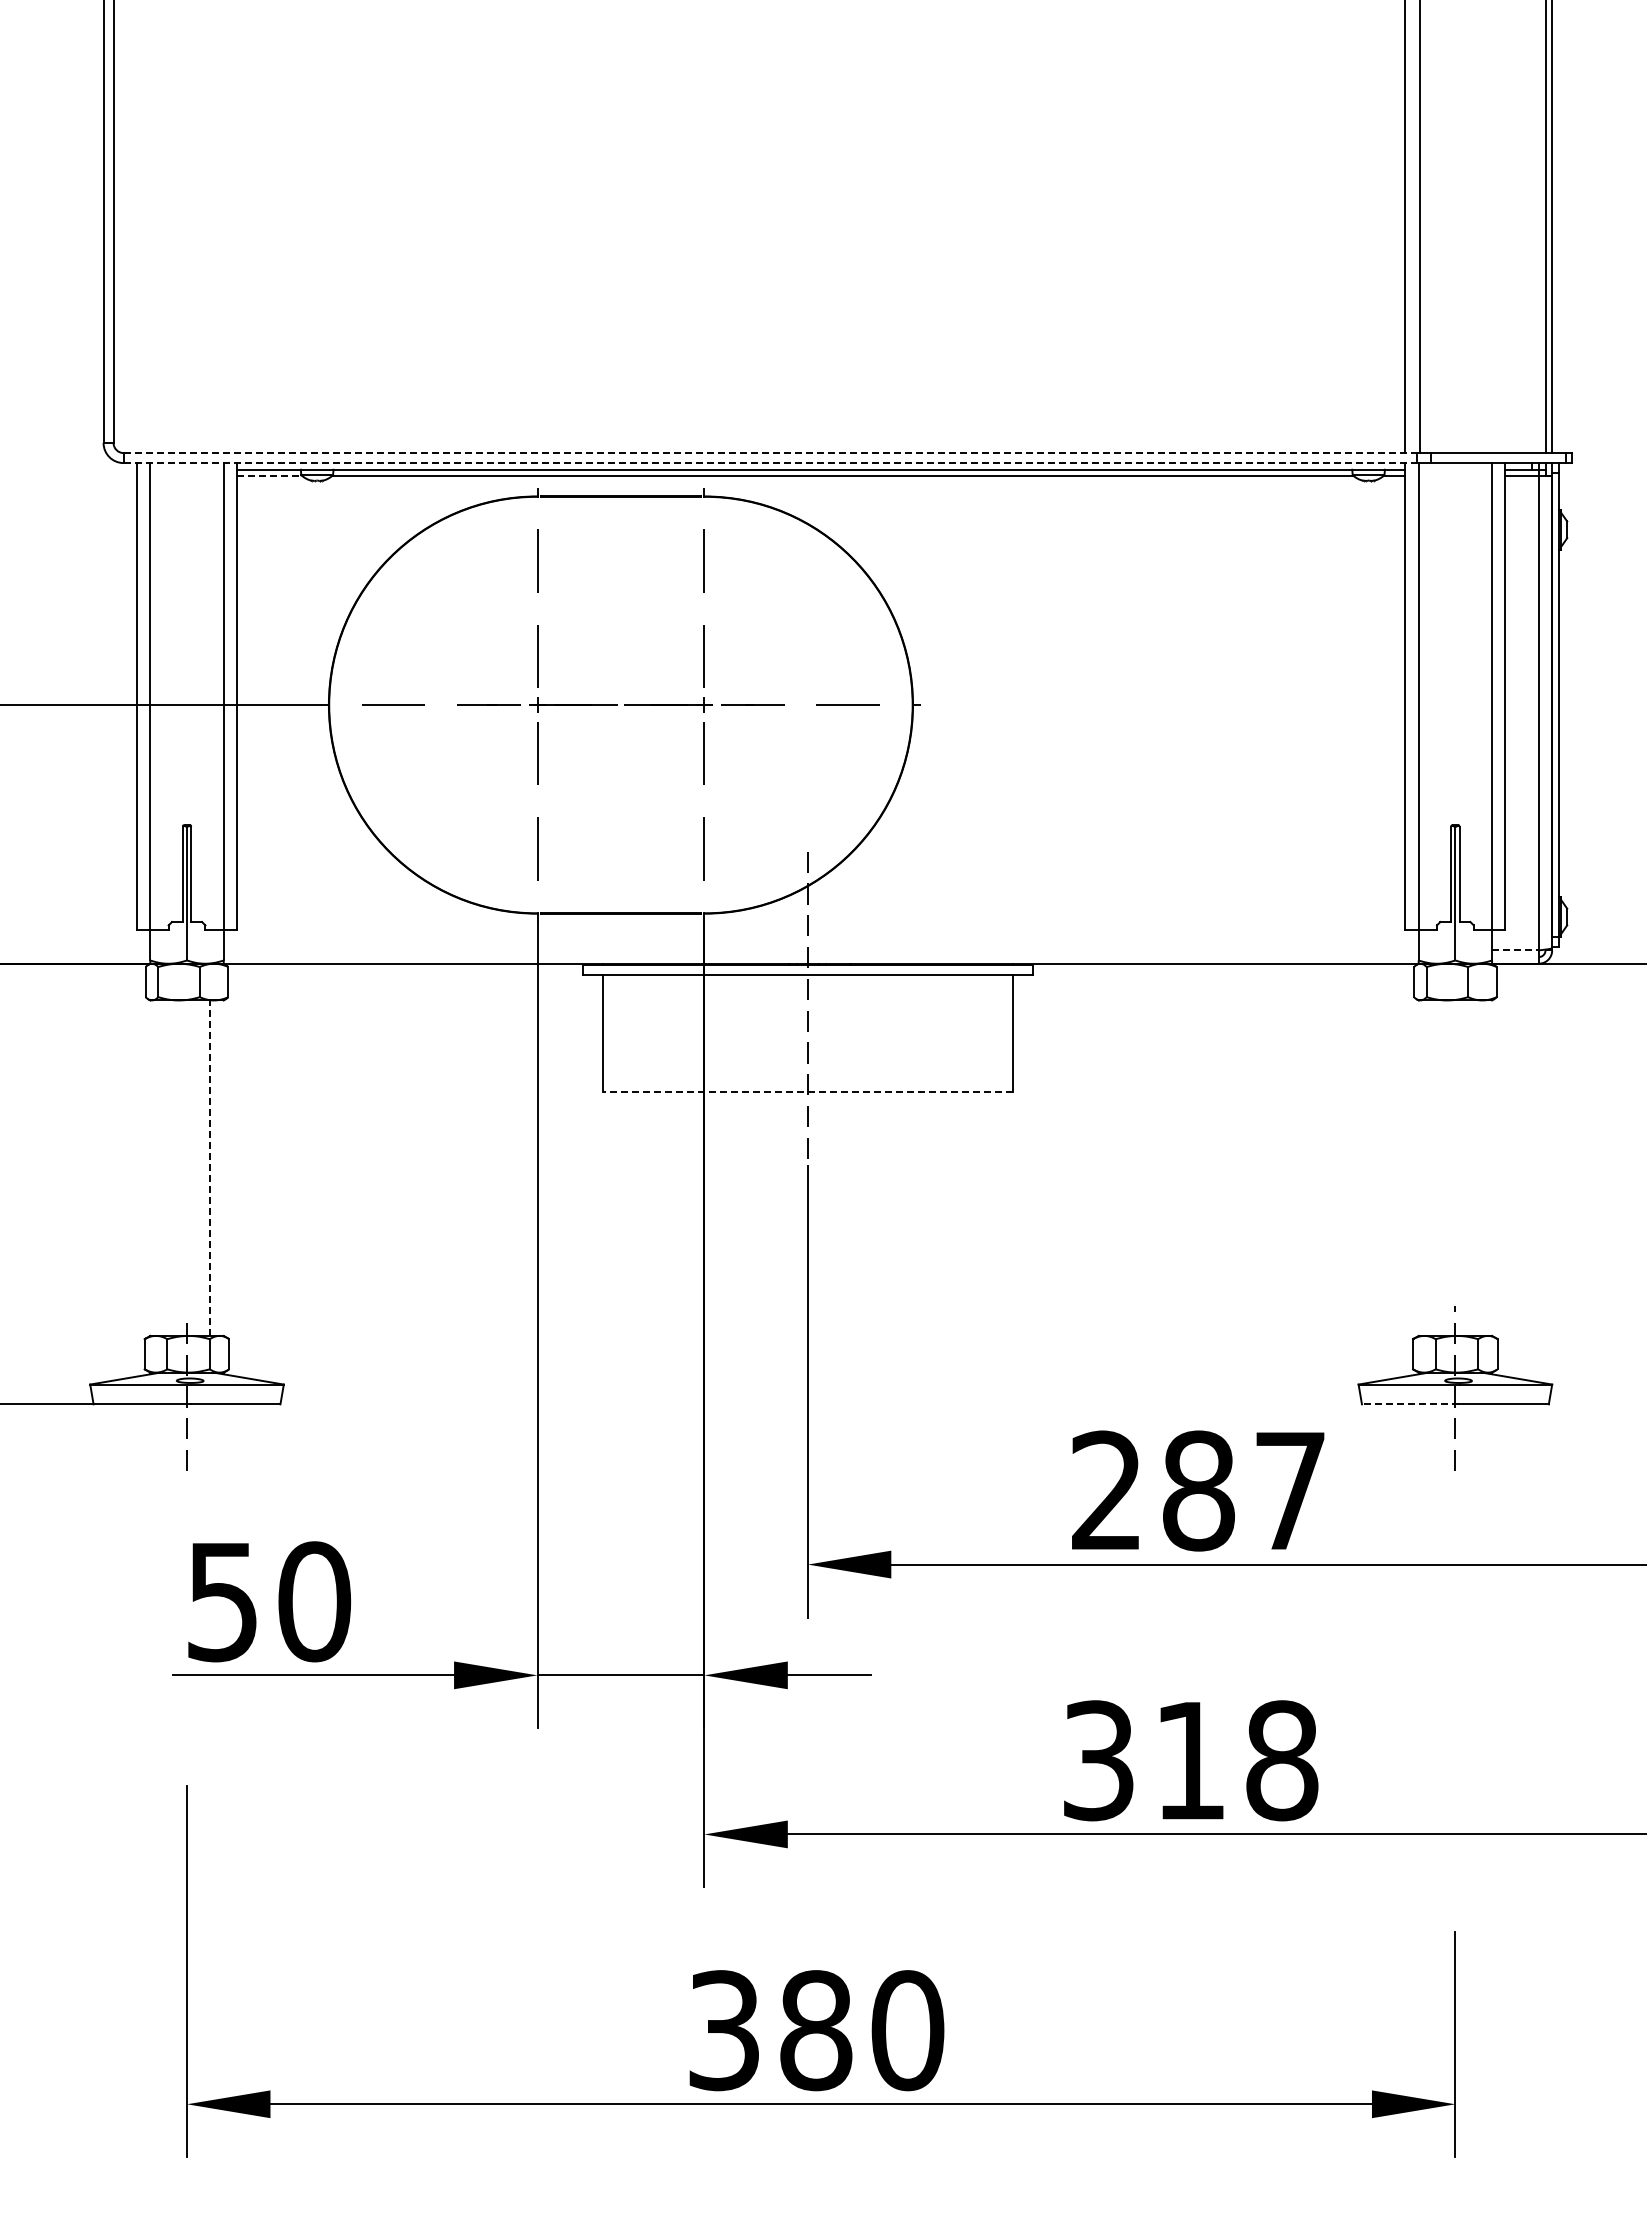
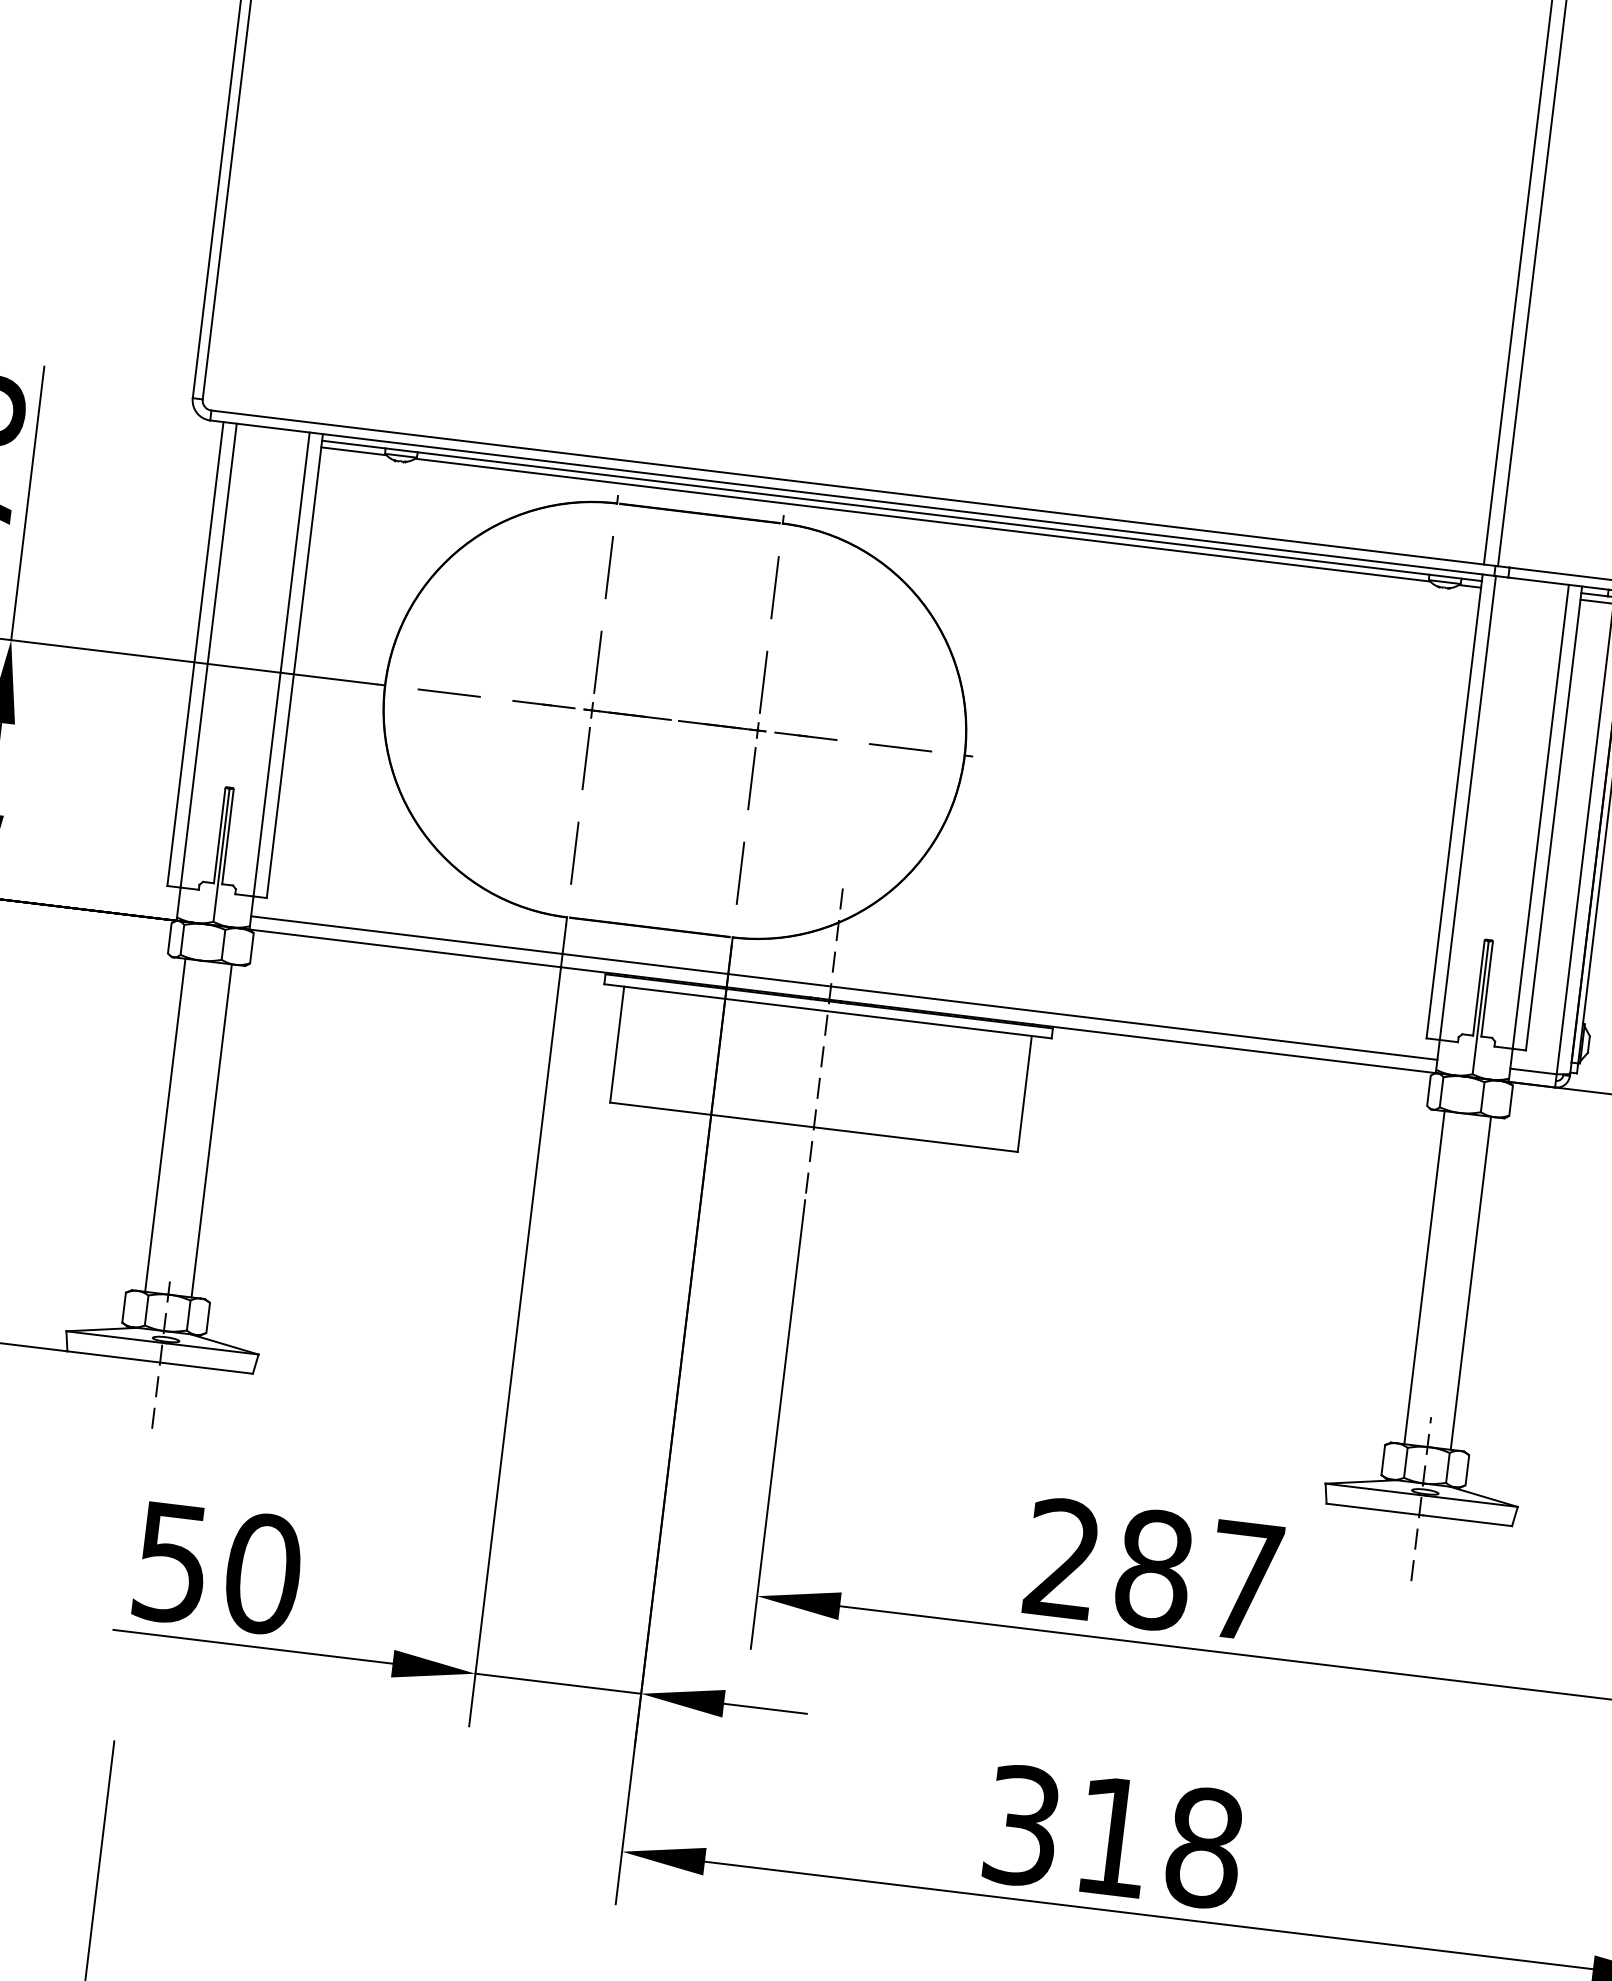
line: (770, 453) -> (853, 488), dashed -> solid
line: (770, 463) -> (852, 498), dashed -> solid
line: (269, 476) -> (353, 451), dashed -> solid
line: (820, 950) -> (843, 988), added
line: (1515, 950) -> (1533, 1071), dashed -> solid
line: (807, 1092) -> (813, 1127), dashed -> solid
line: (163, 1167) -> (165, 1124), added
line: (1432, 1167) -> (1425, 1277), added
line: (1478, 1167) -> (1470, 1282), added
line: (210, 1168) -> (211, 1131), dashed -> solid
line: (1410, 1404) -> (1374, 1509), dashed -> solid

